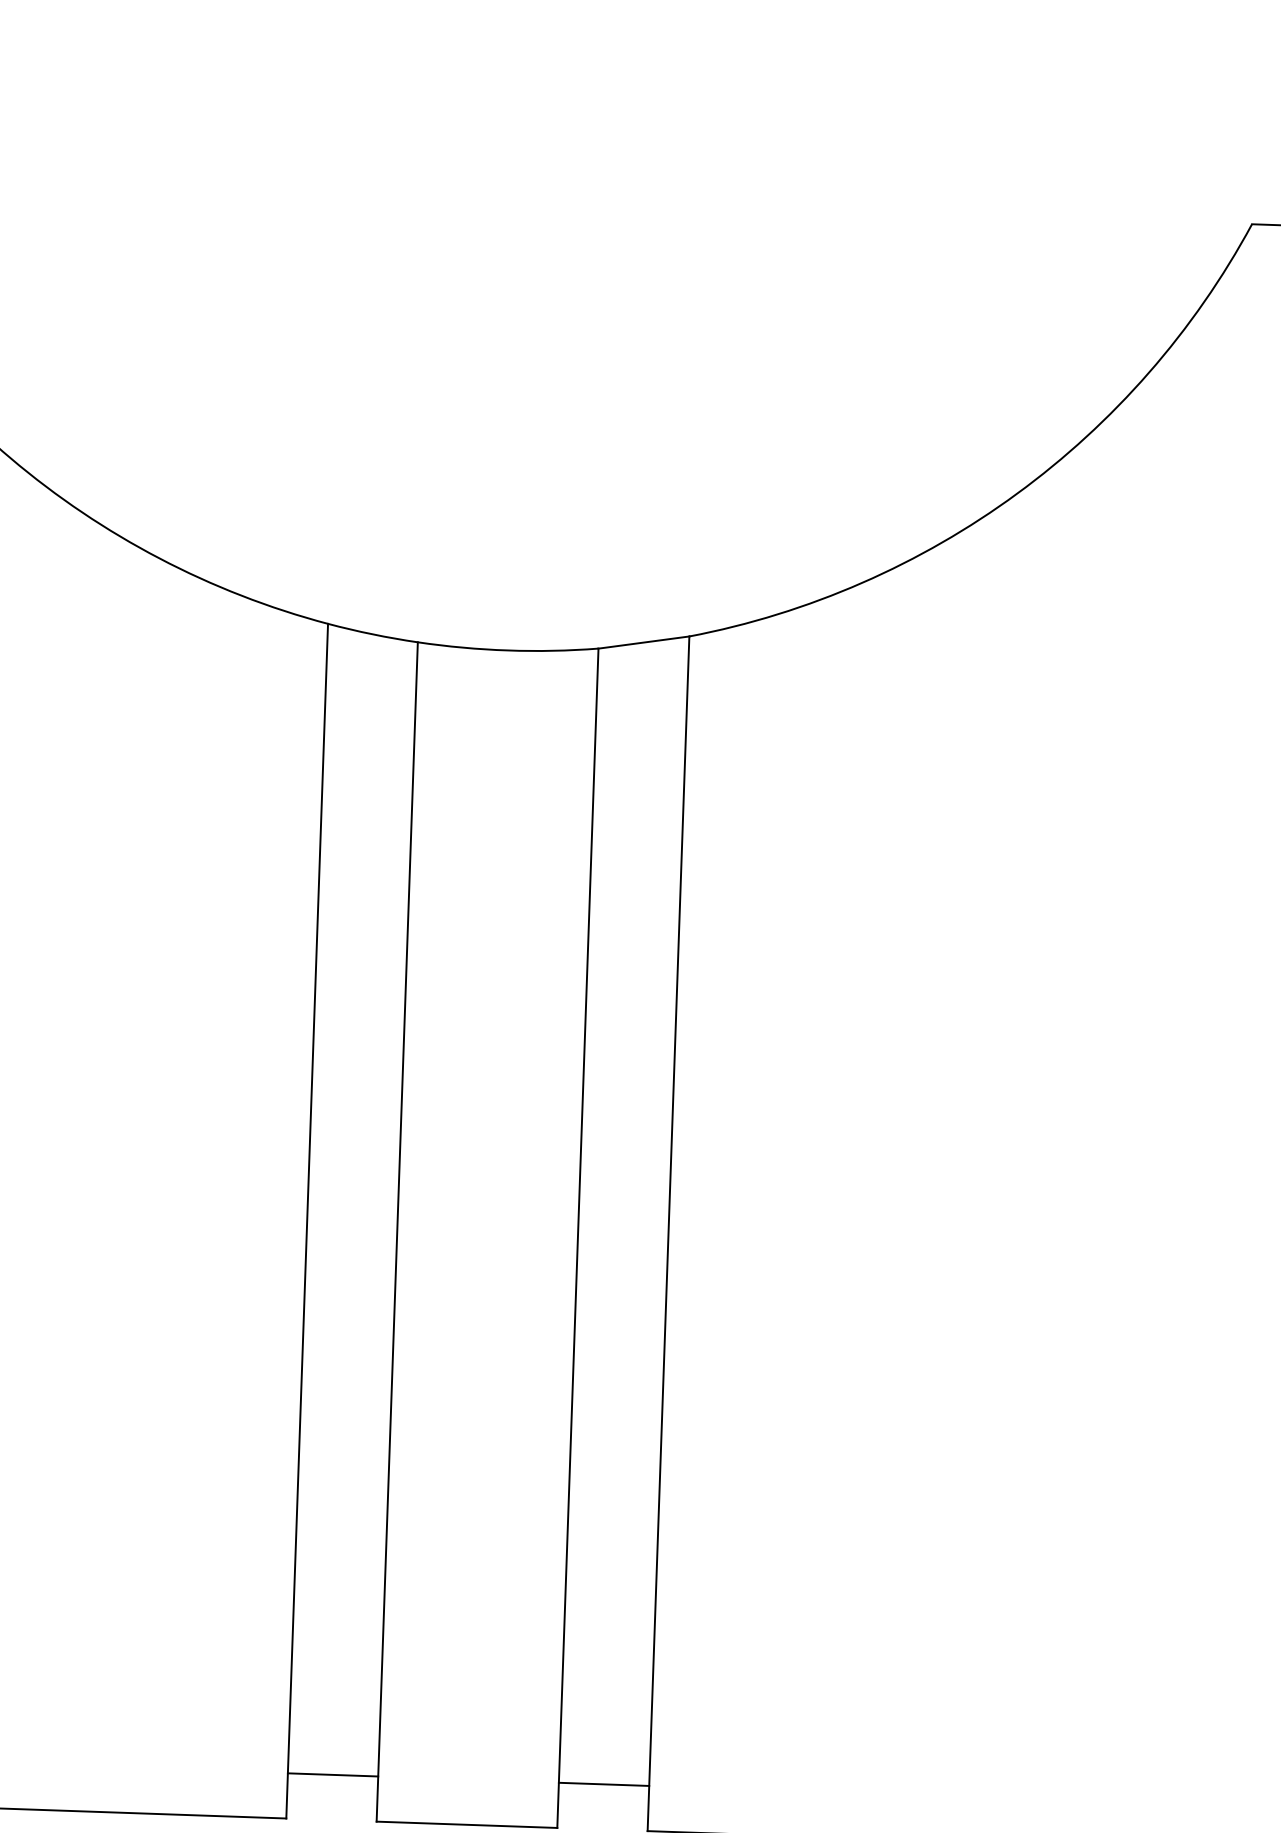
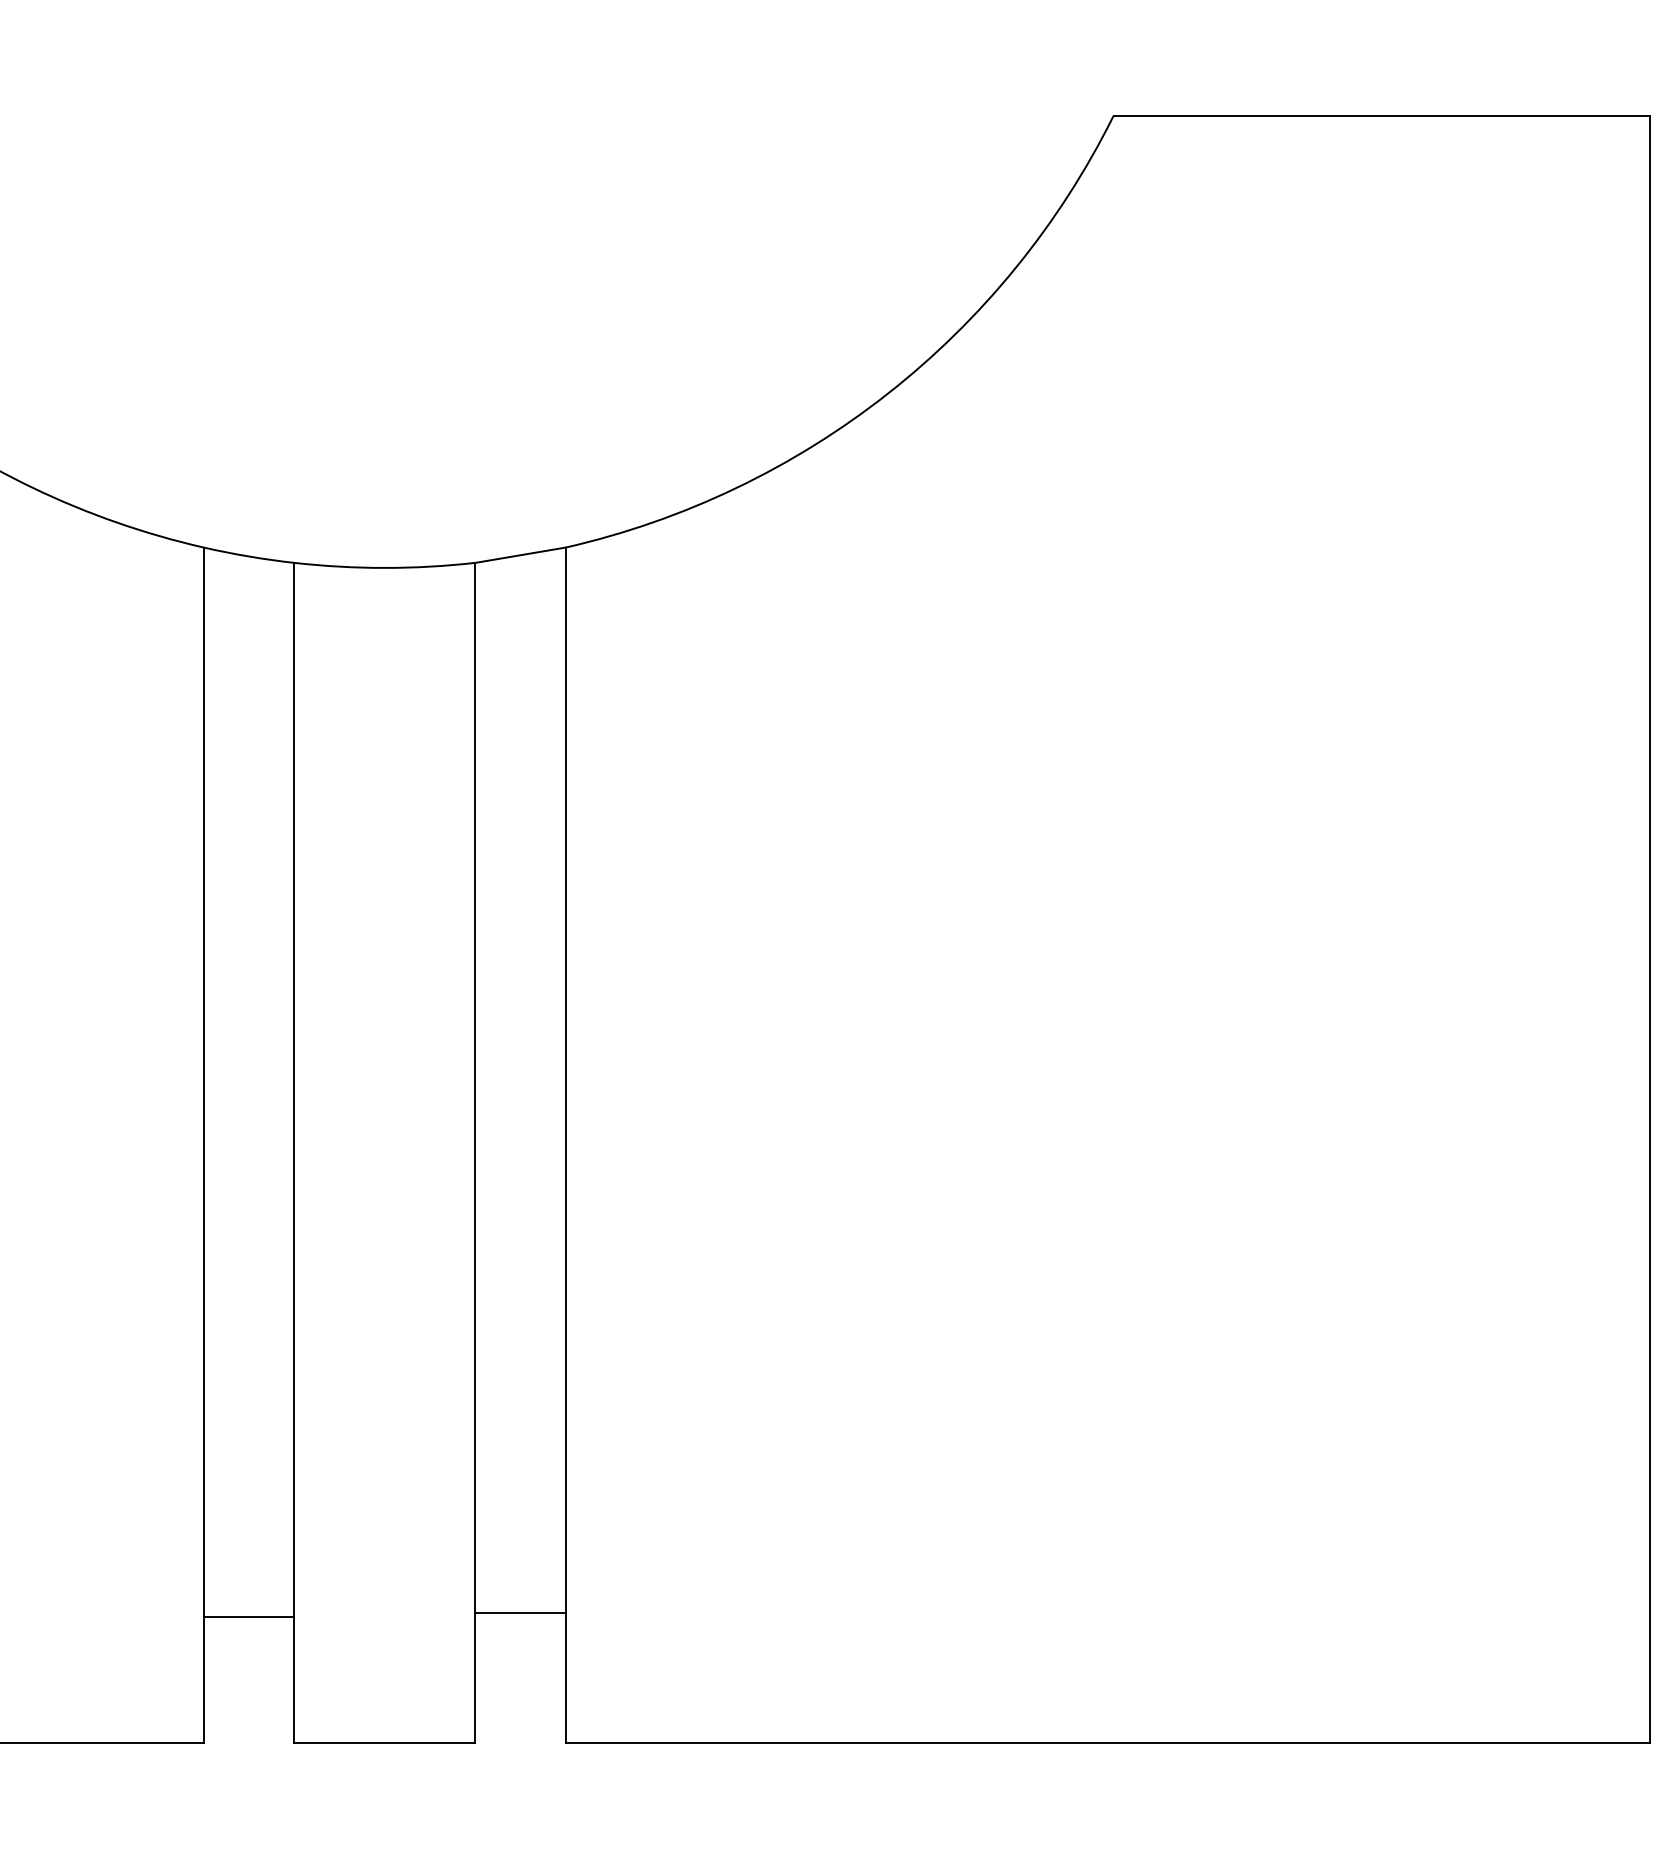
line: (333, 1774) -> (249, 1616), moved
line: (604, 1784) -> (520, 1612), moved

